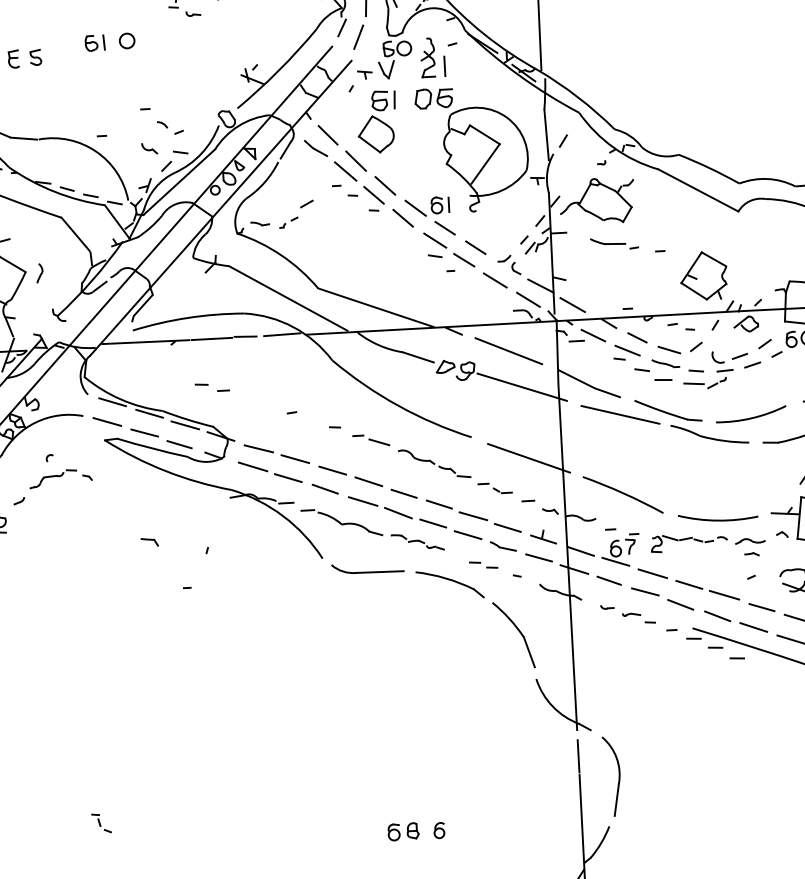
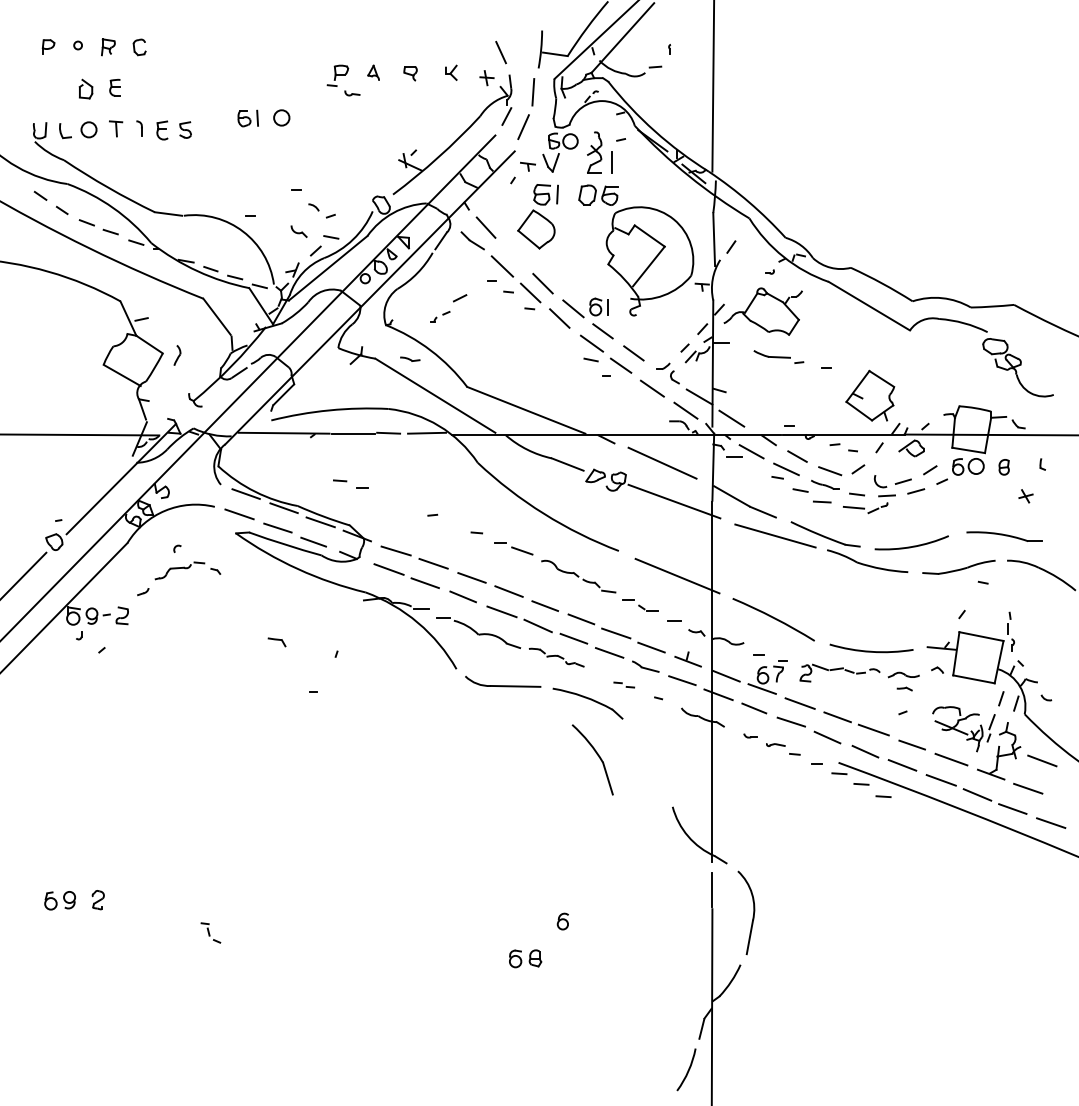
line: (355, 160) -> (513, 255), removed
part: (260, 223) -> (410, 358), moved
part: (483, 564) -> (624, 684), size x0.7
part: (519, 632) -> (598, 757), moved
part: (438, 830) -> (562, 921), moved

